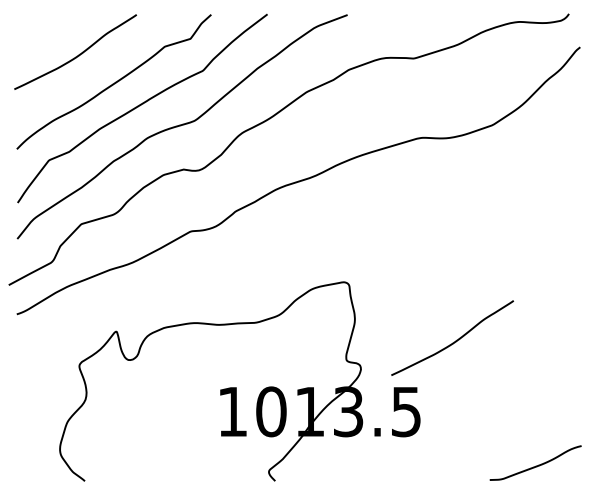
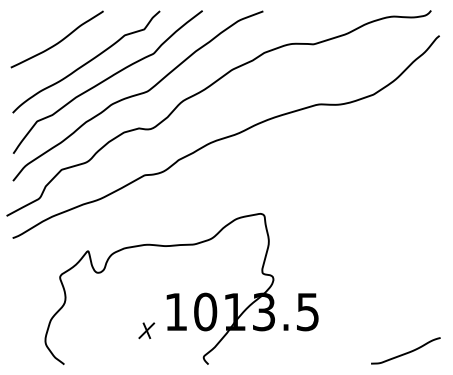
curve: (455, 340) -> (345, 257), removed
part: (193, 436) -> (146, 330), added

